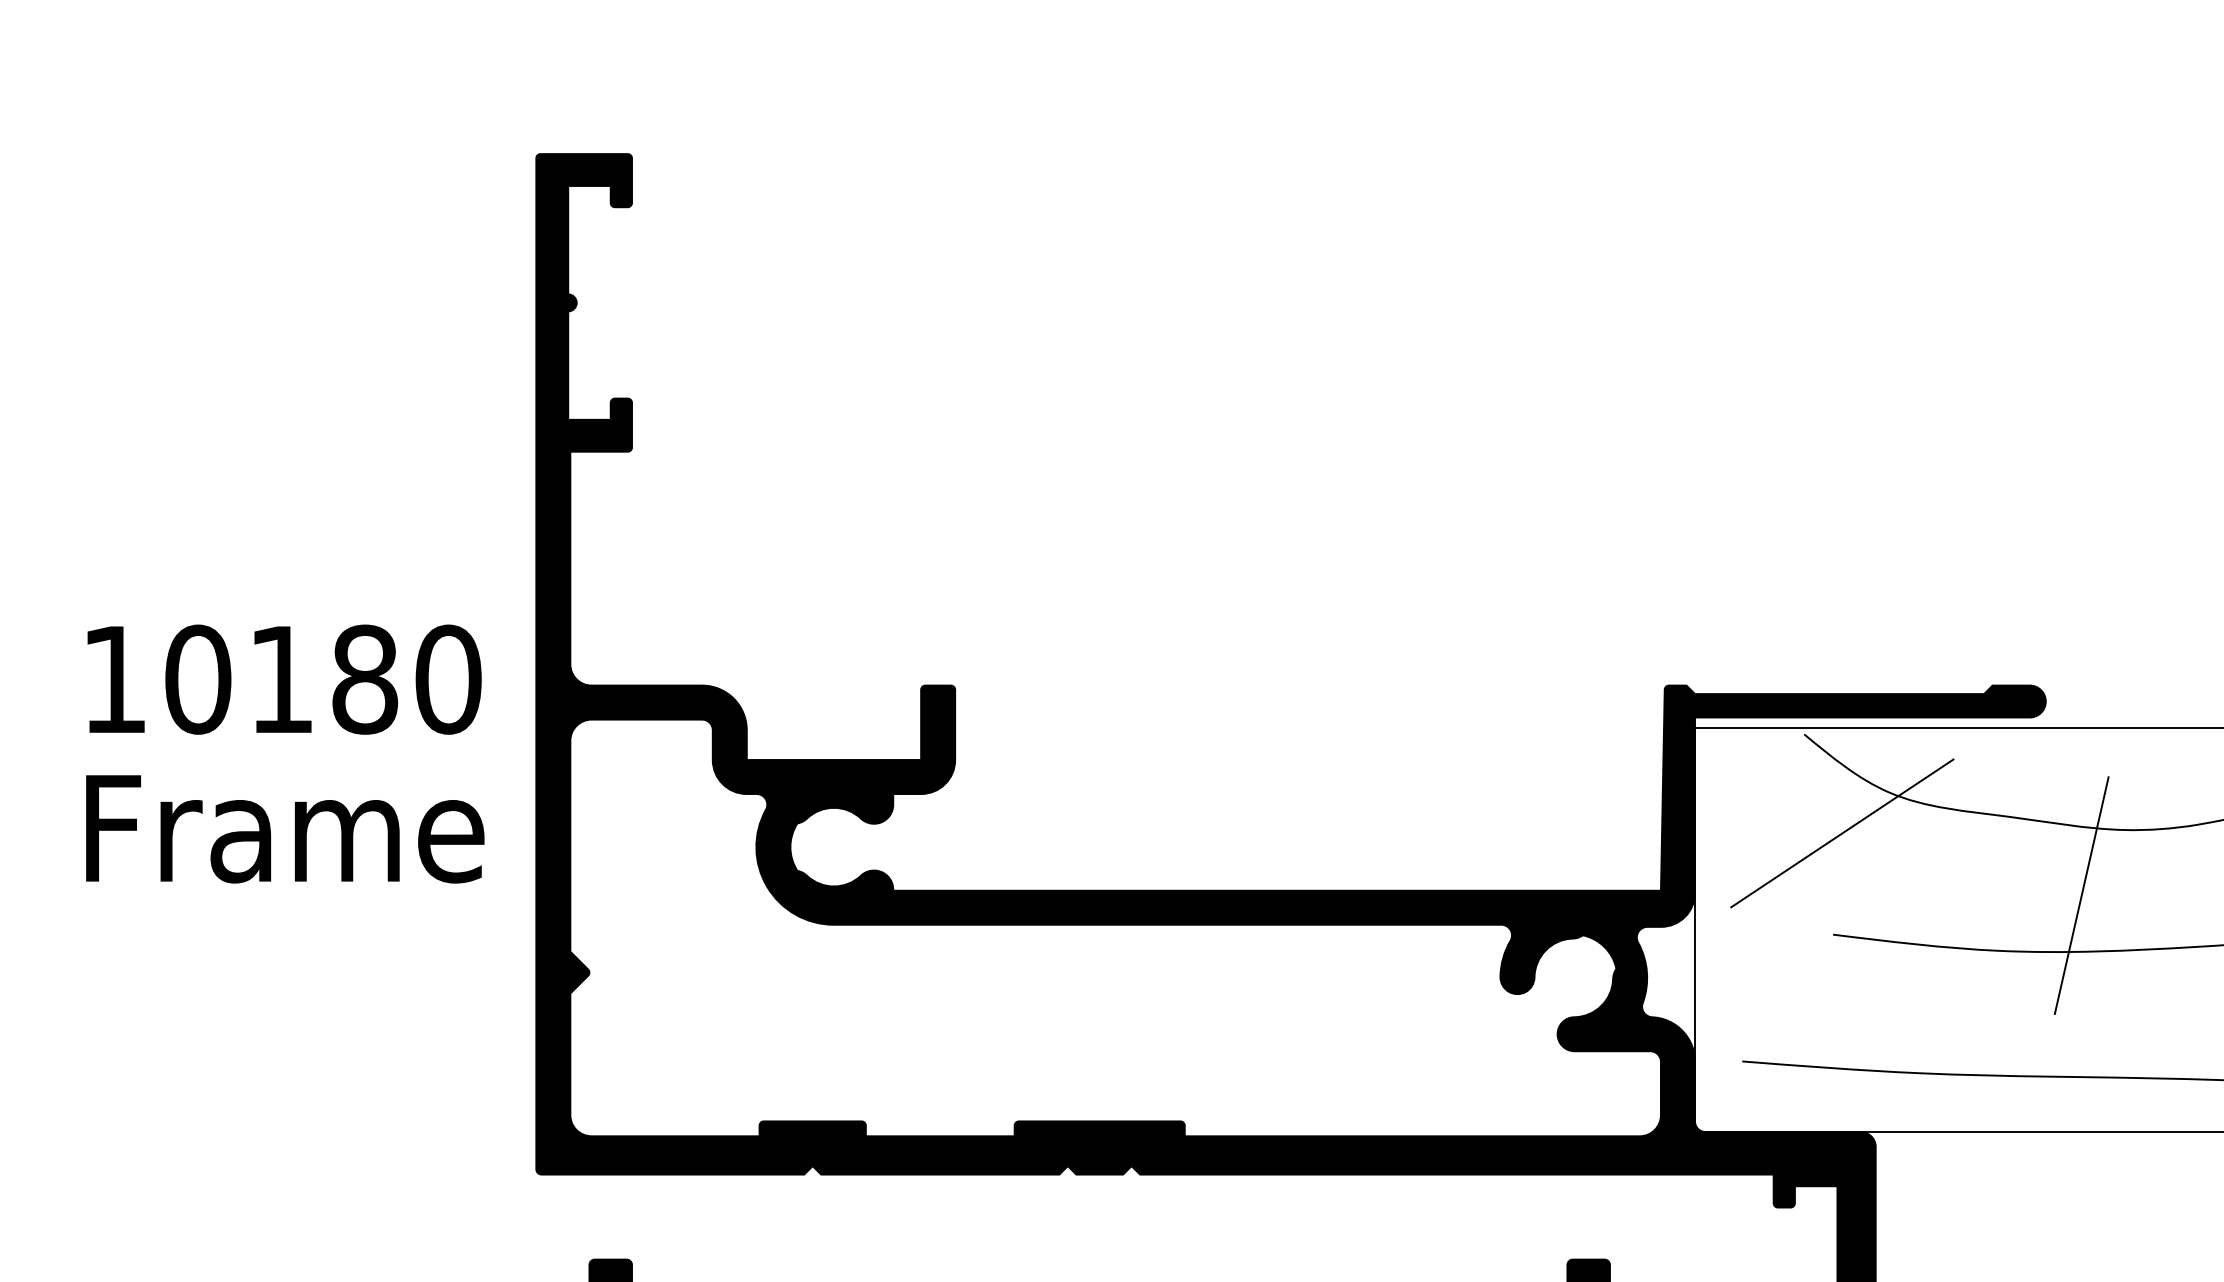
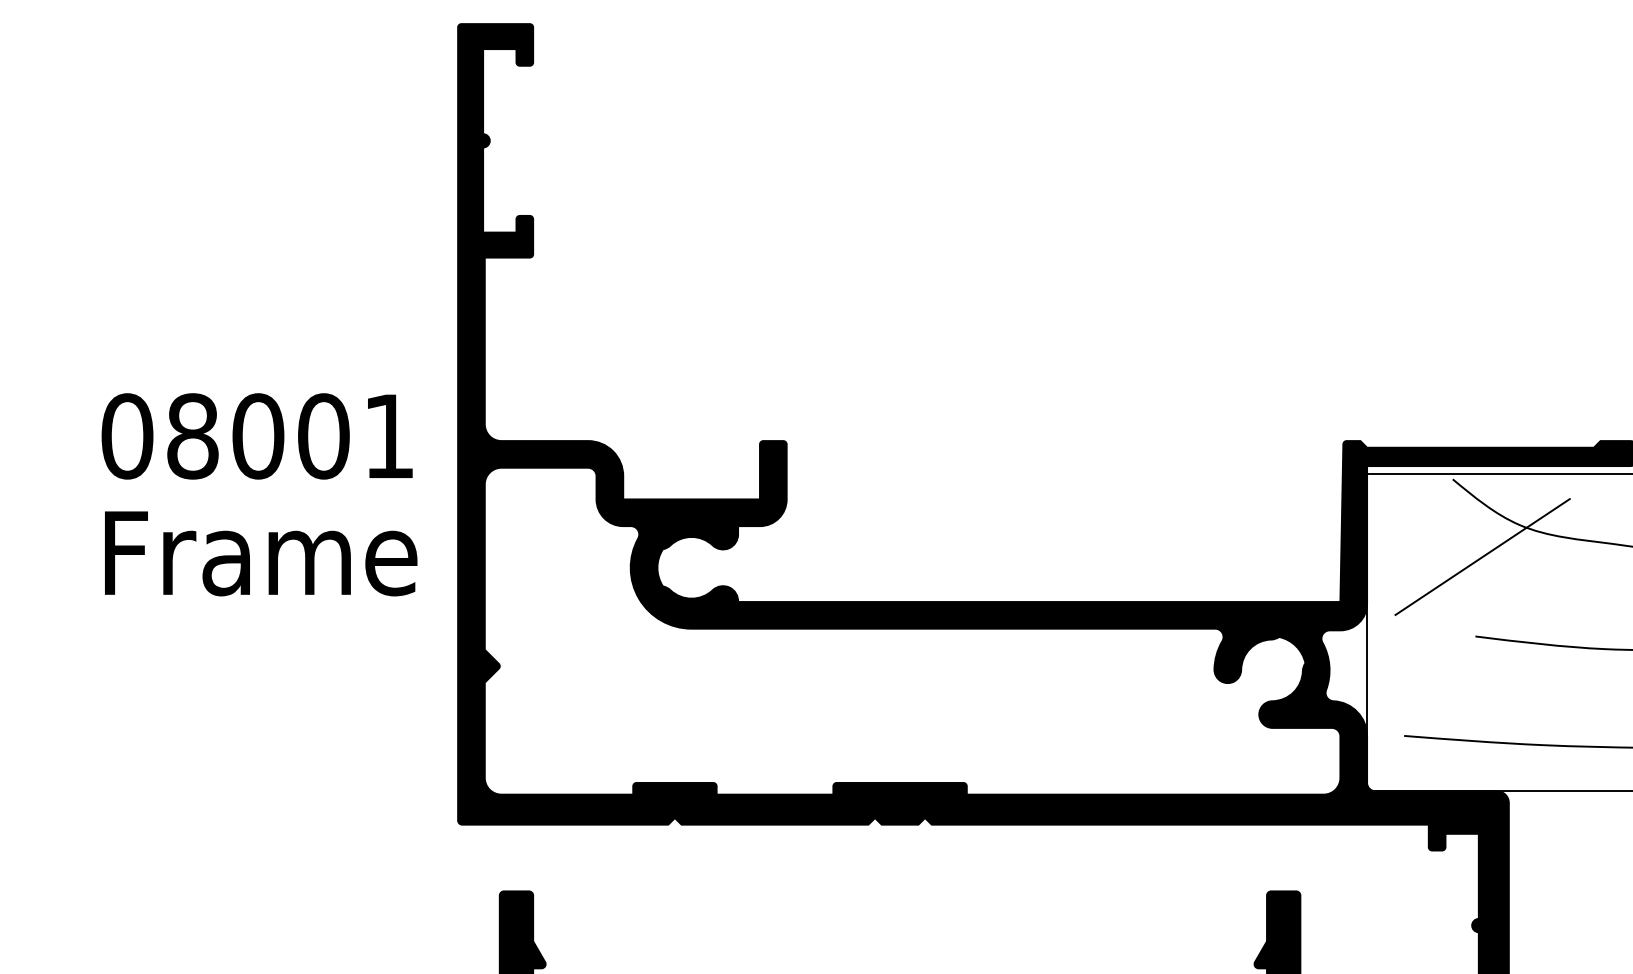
text: (281, 679) -> (258, 436), 10180 -> 08001

